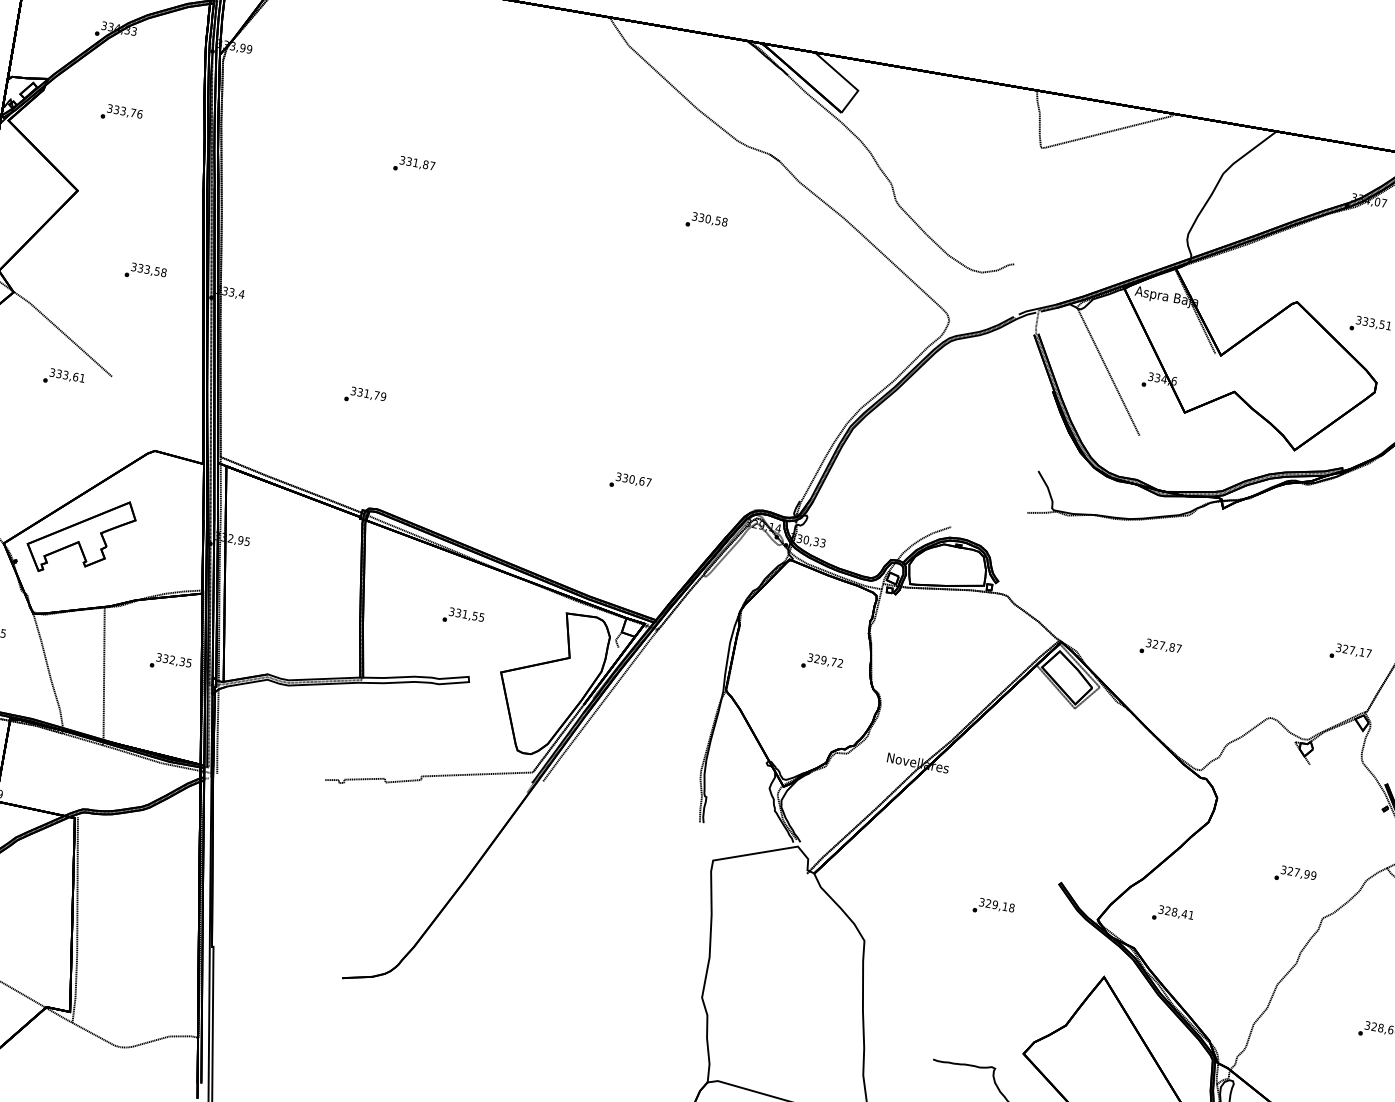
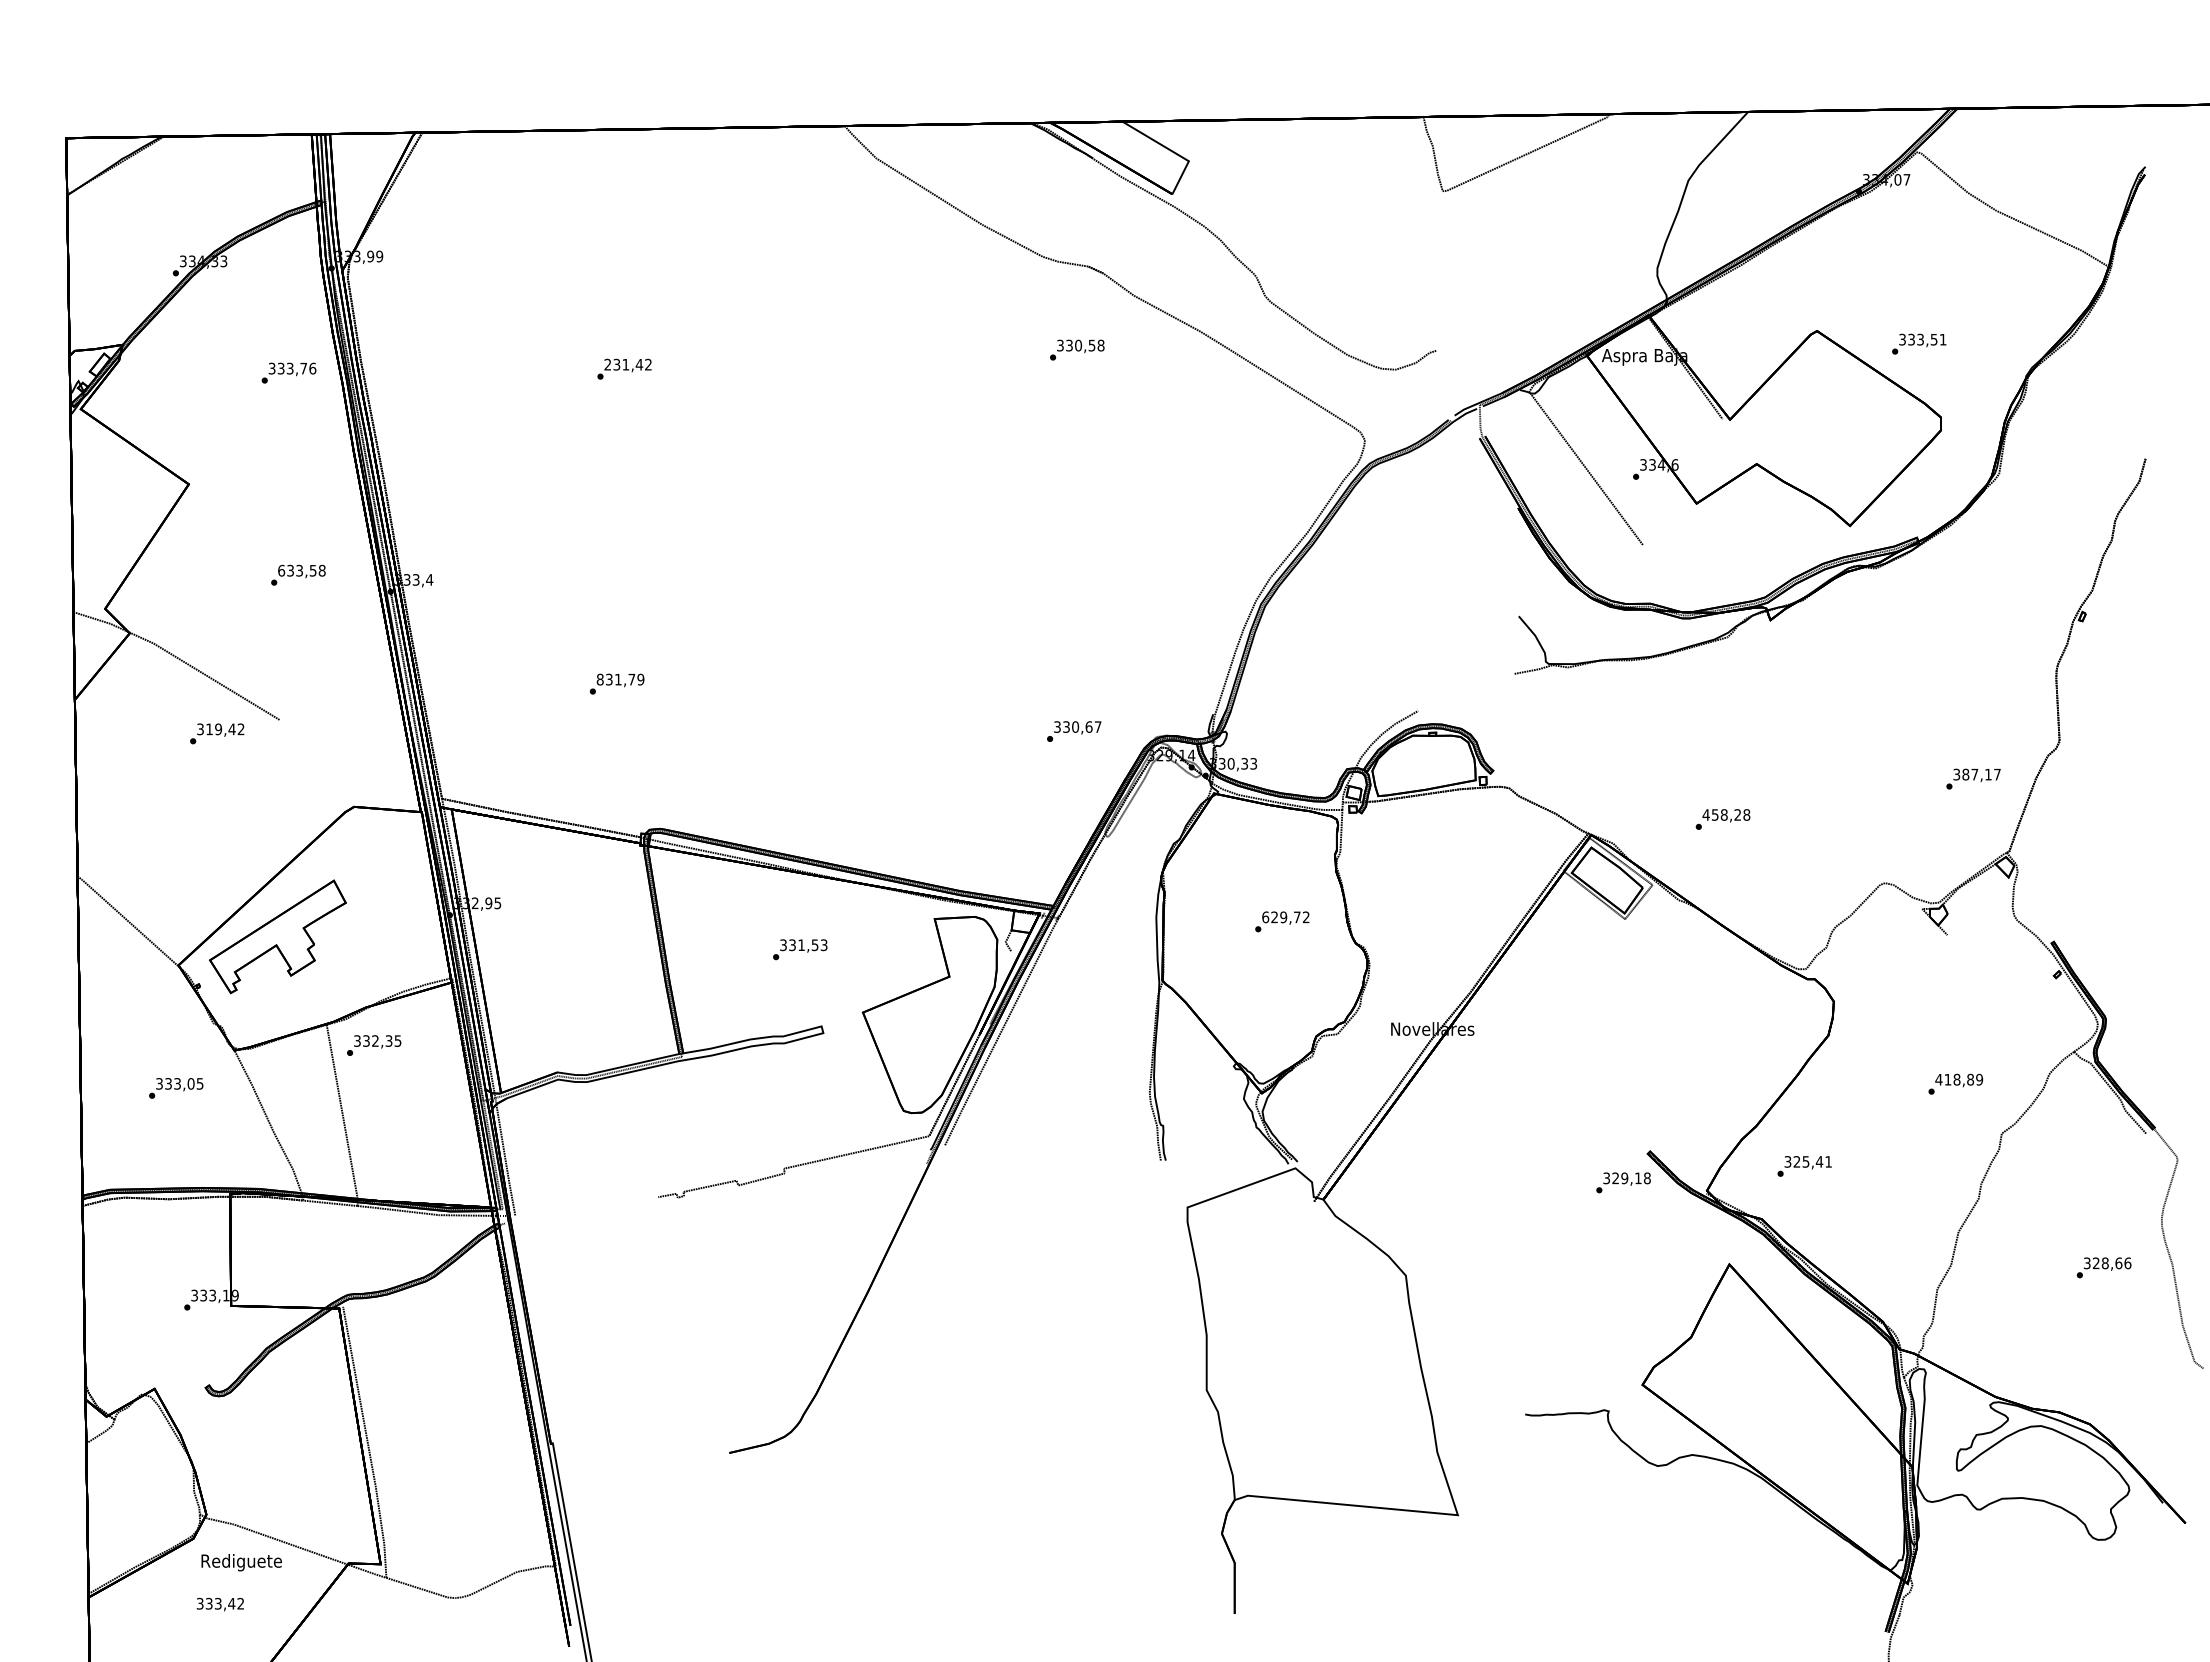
text: (121, 113) -> (288, 372), moved
text: (417, 162) -> (627, 364), 331,87 -> 231,42
text: (706, 221) -> (1077, 349), moved
text: (134, 266) -> (281, 570), 333,58 -> 633,58
text: (70, 376) -> (225, 729), 333,61 -> 319,42
text: (353, 390) -> (599, 679), 331,79 -> 831,79
text: (630, 482) -> (1074, 731), moved
text: (482, 617) -> (824, 944), 331,55 -> 331,53
text: (1163, 645) -> (1726, 814), 327,87 -> 458,28
text: (1345, 649) -> (1965, 774), 327,17 -> 387,17
text: (810, 657) -> (1265, 917), 329,72 -> 629,72
text: (171, 663) -> (374, 1045), moved
text: (1295, 872) -> (1954, 1079), 327,99 -> 418,89
text: (993, 907) -> (1623, 1182), moved
text: (1174, 911) -> (1805, 1161), 328,41 -> 325,41

